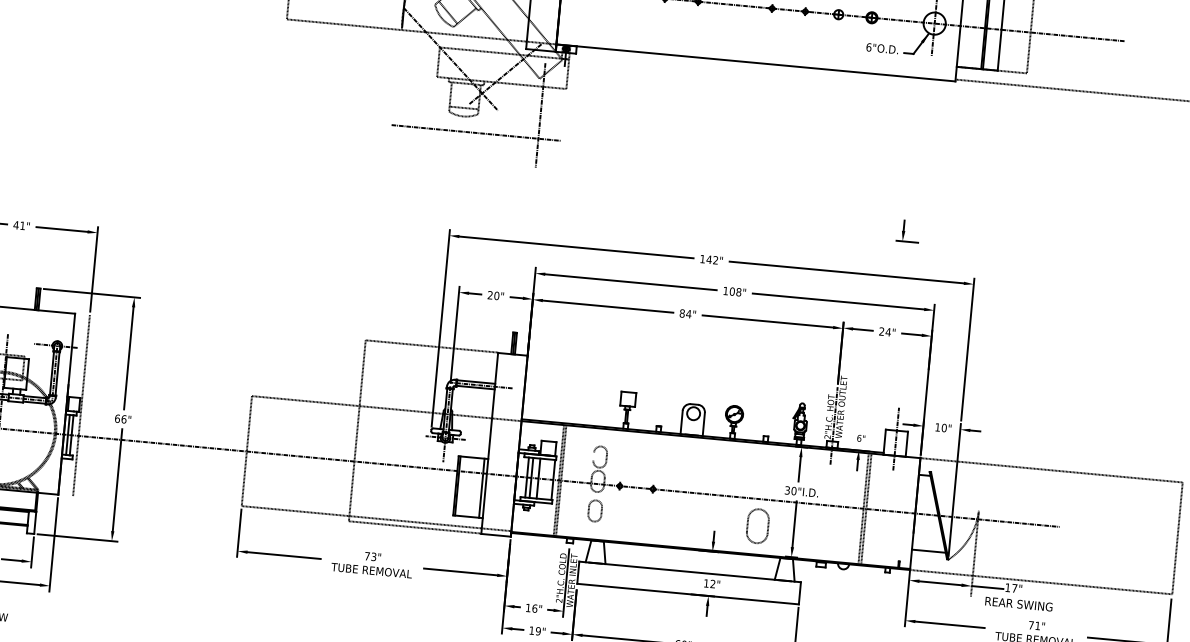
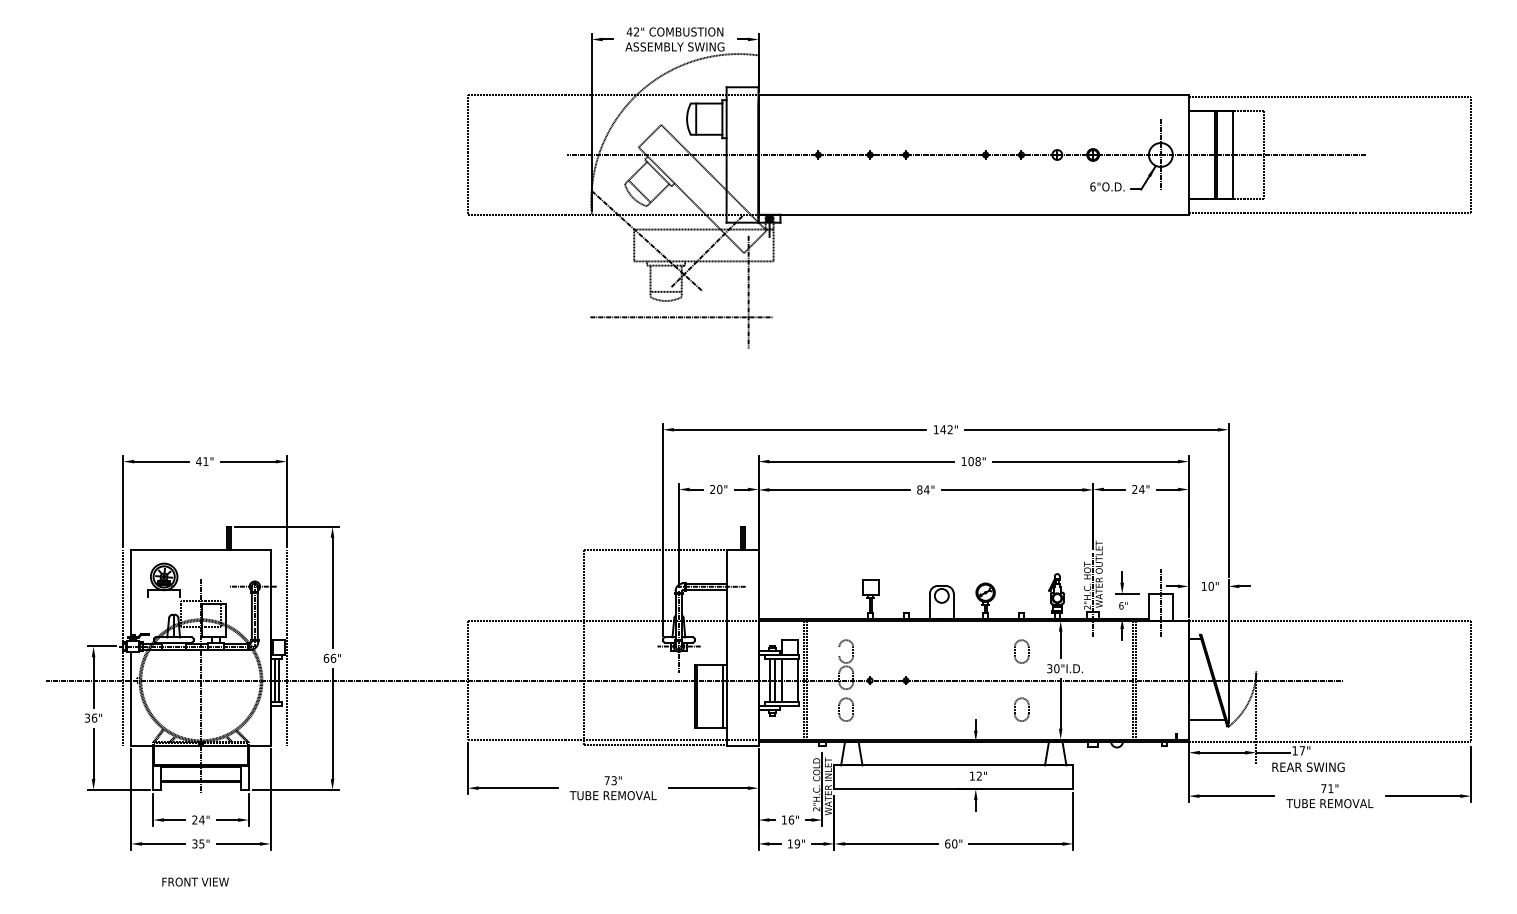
part: (908, 231) -> (1127, 582), moved
part: (757, 470) -> (1015, 650), added
part: (757, 525) -> (1021, 709), size x0.62

